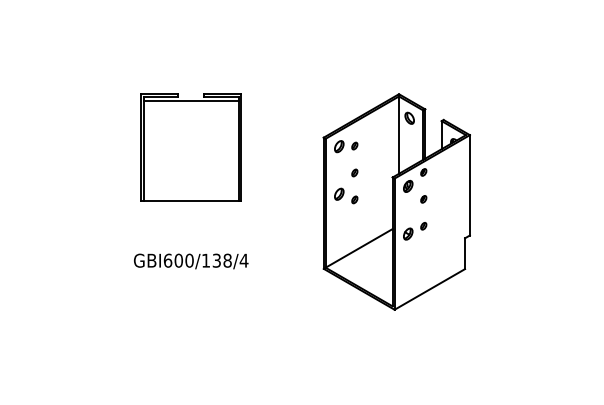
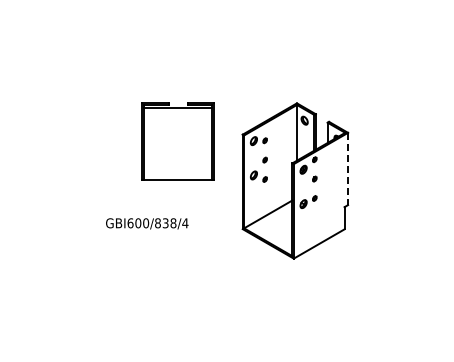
part: (190, 147) -> (177, 141), moved
line: (470, 186) -> (348, 169), solid -> dashed
text: (205, 260) -> (157, 223), GBI600/138/4 -> GBI600/838/4

